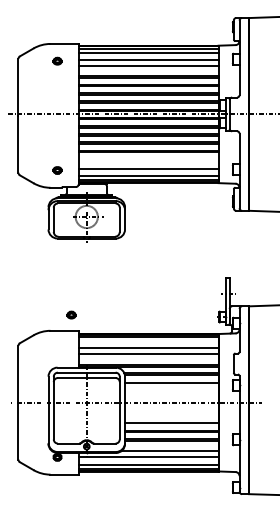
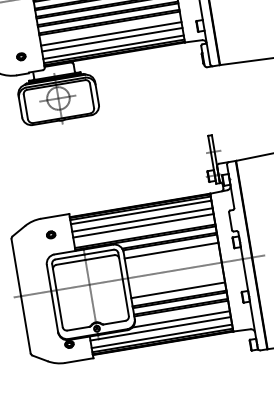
line: (148, 162) -> (111, 33), added
part: (71, 314) -> (51, 234), moved
line: (148, 340) -> (141, 212), added

